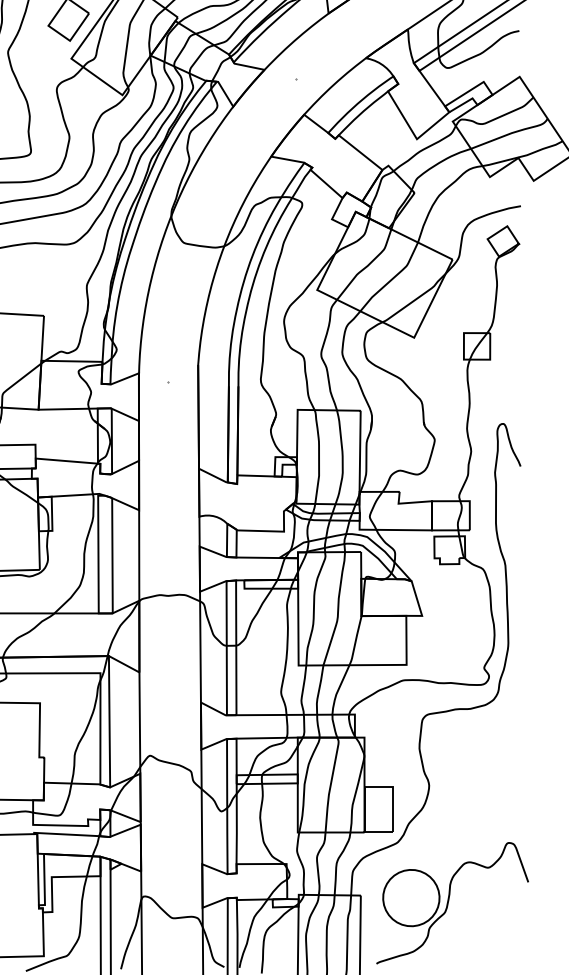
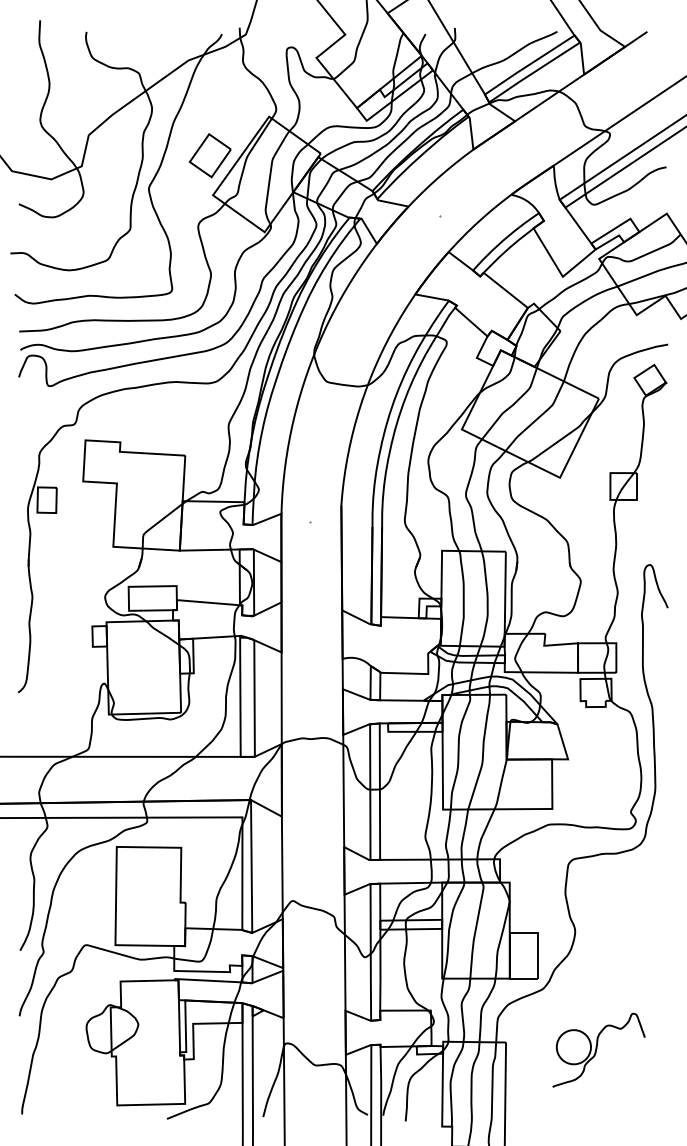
part: (452, 903) -> (598, 1050), size x0.6

